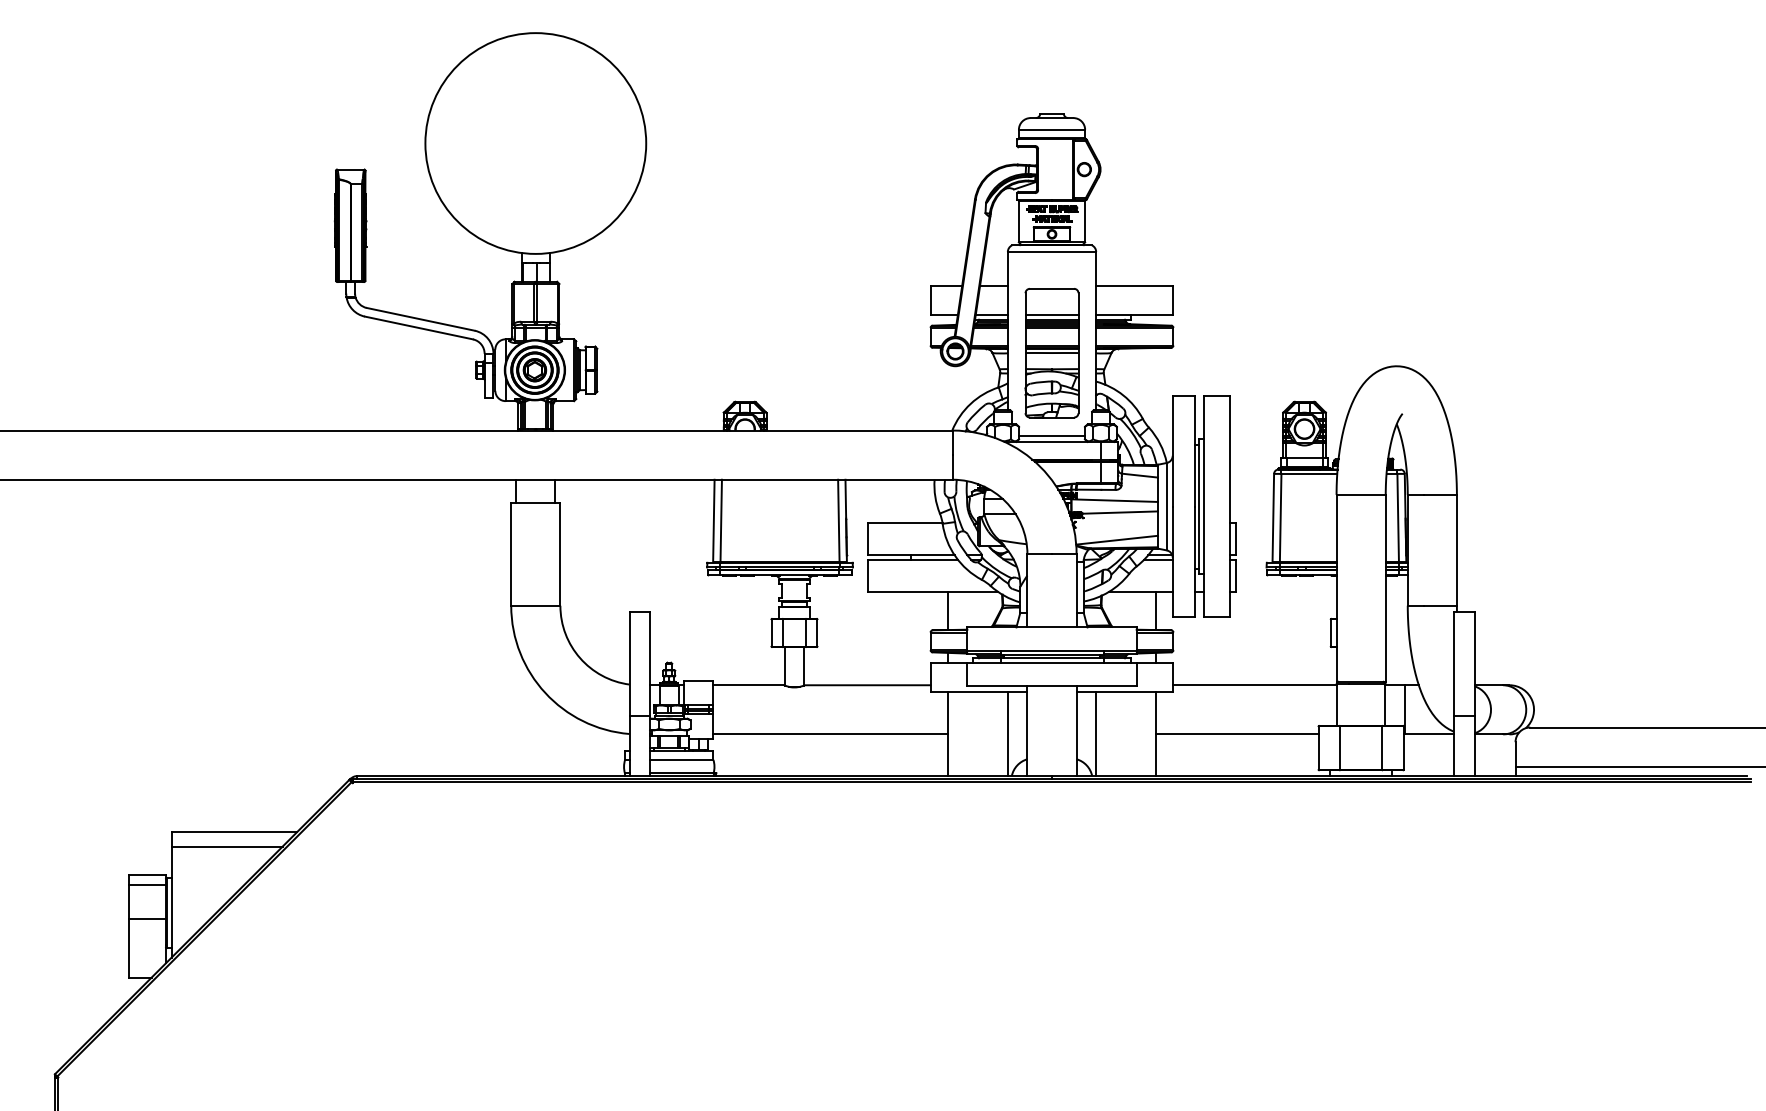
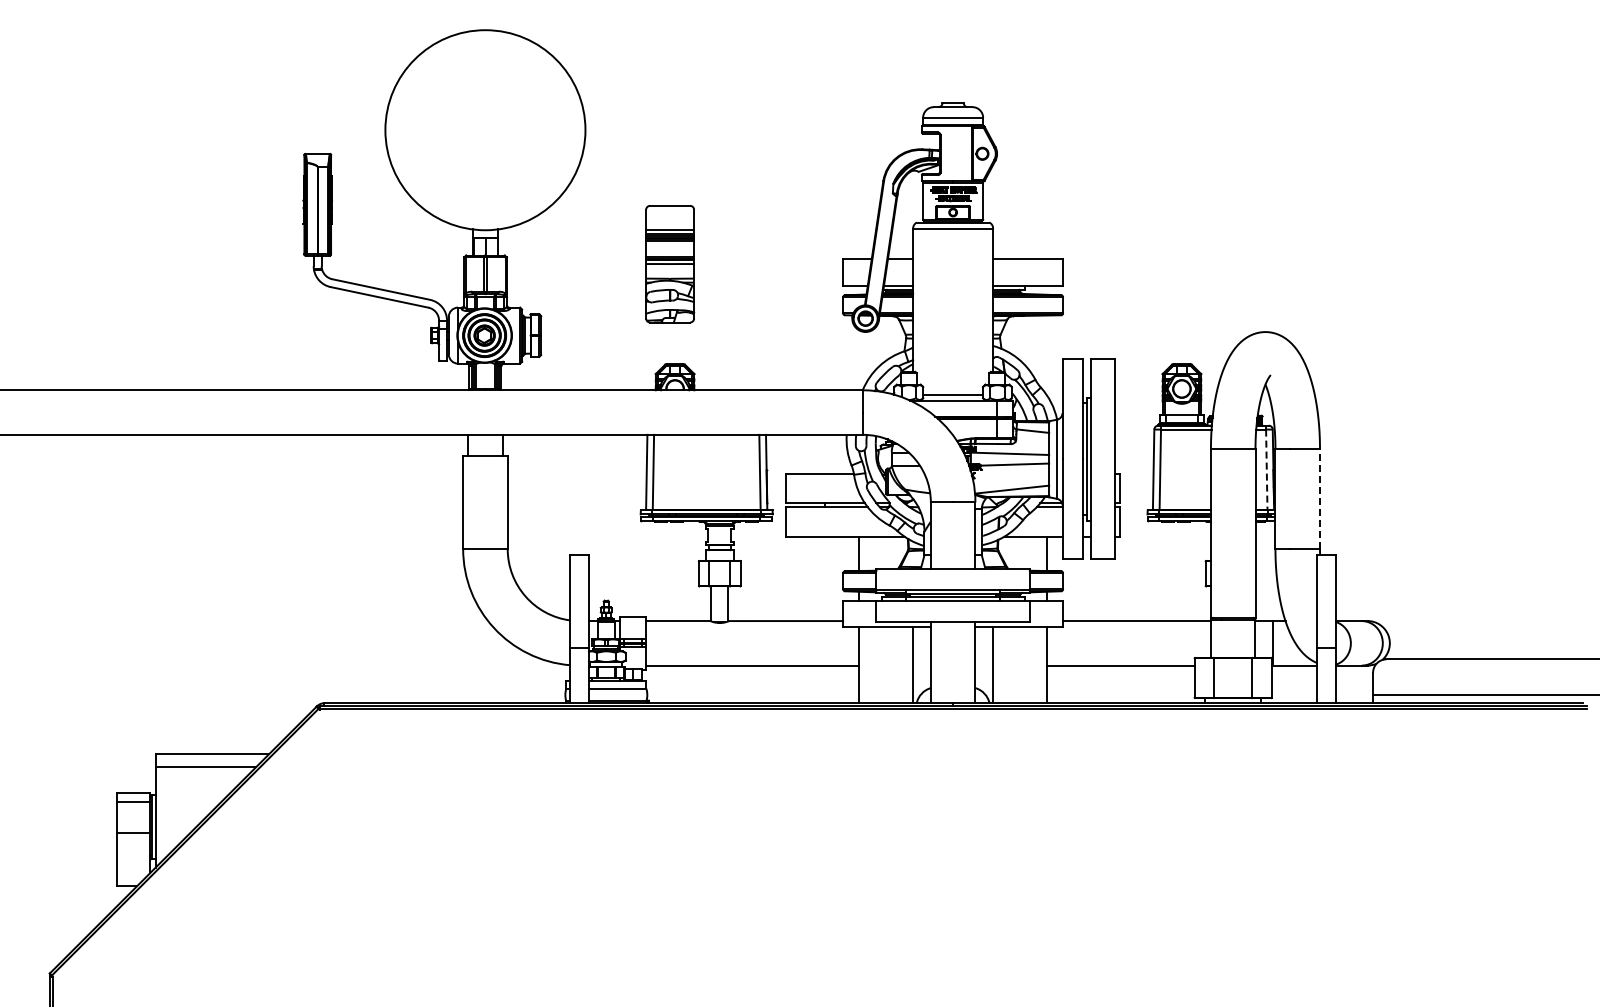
part: (1052, 353) -> (670, 264), moved
line: (1397, 519) -> (1266, 470), solid -> dashed
line: (1457, 549) -> (1320, 498), solid -> dashed

